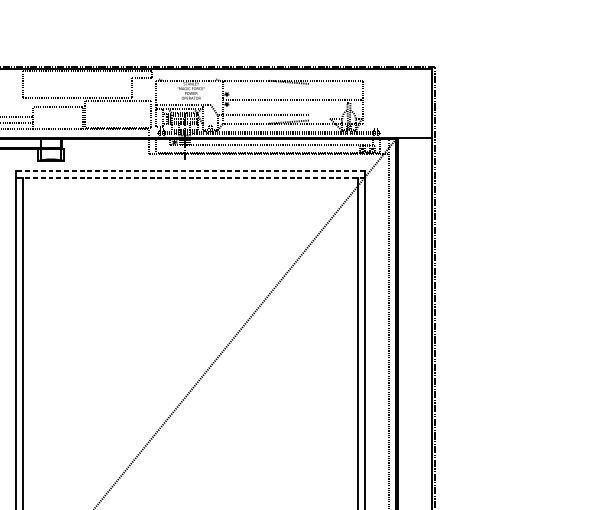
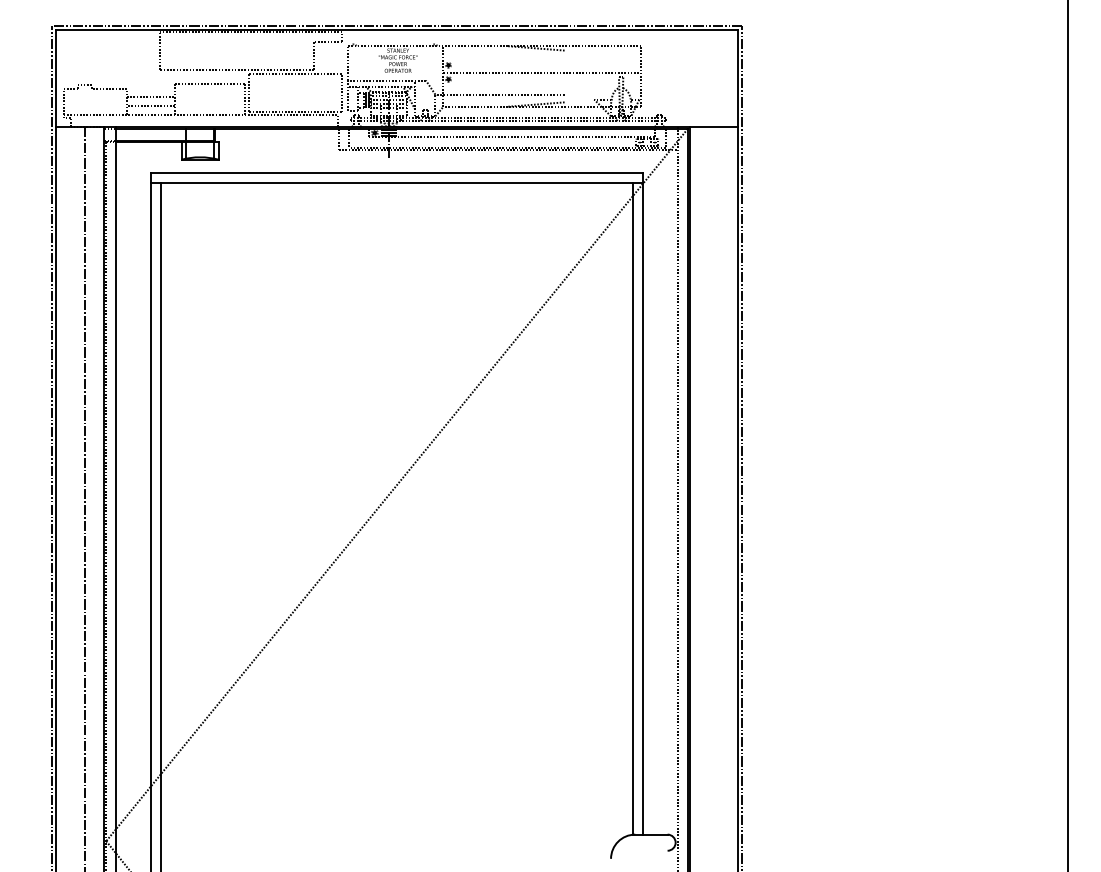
line: (190, 170) -> (396, 173), dashed -> solid
line: (190, 177) -> (396, 183), dashed -> solid

